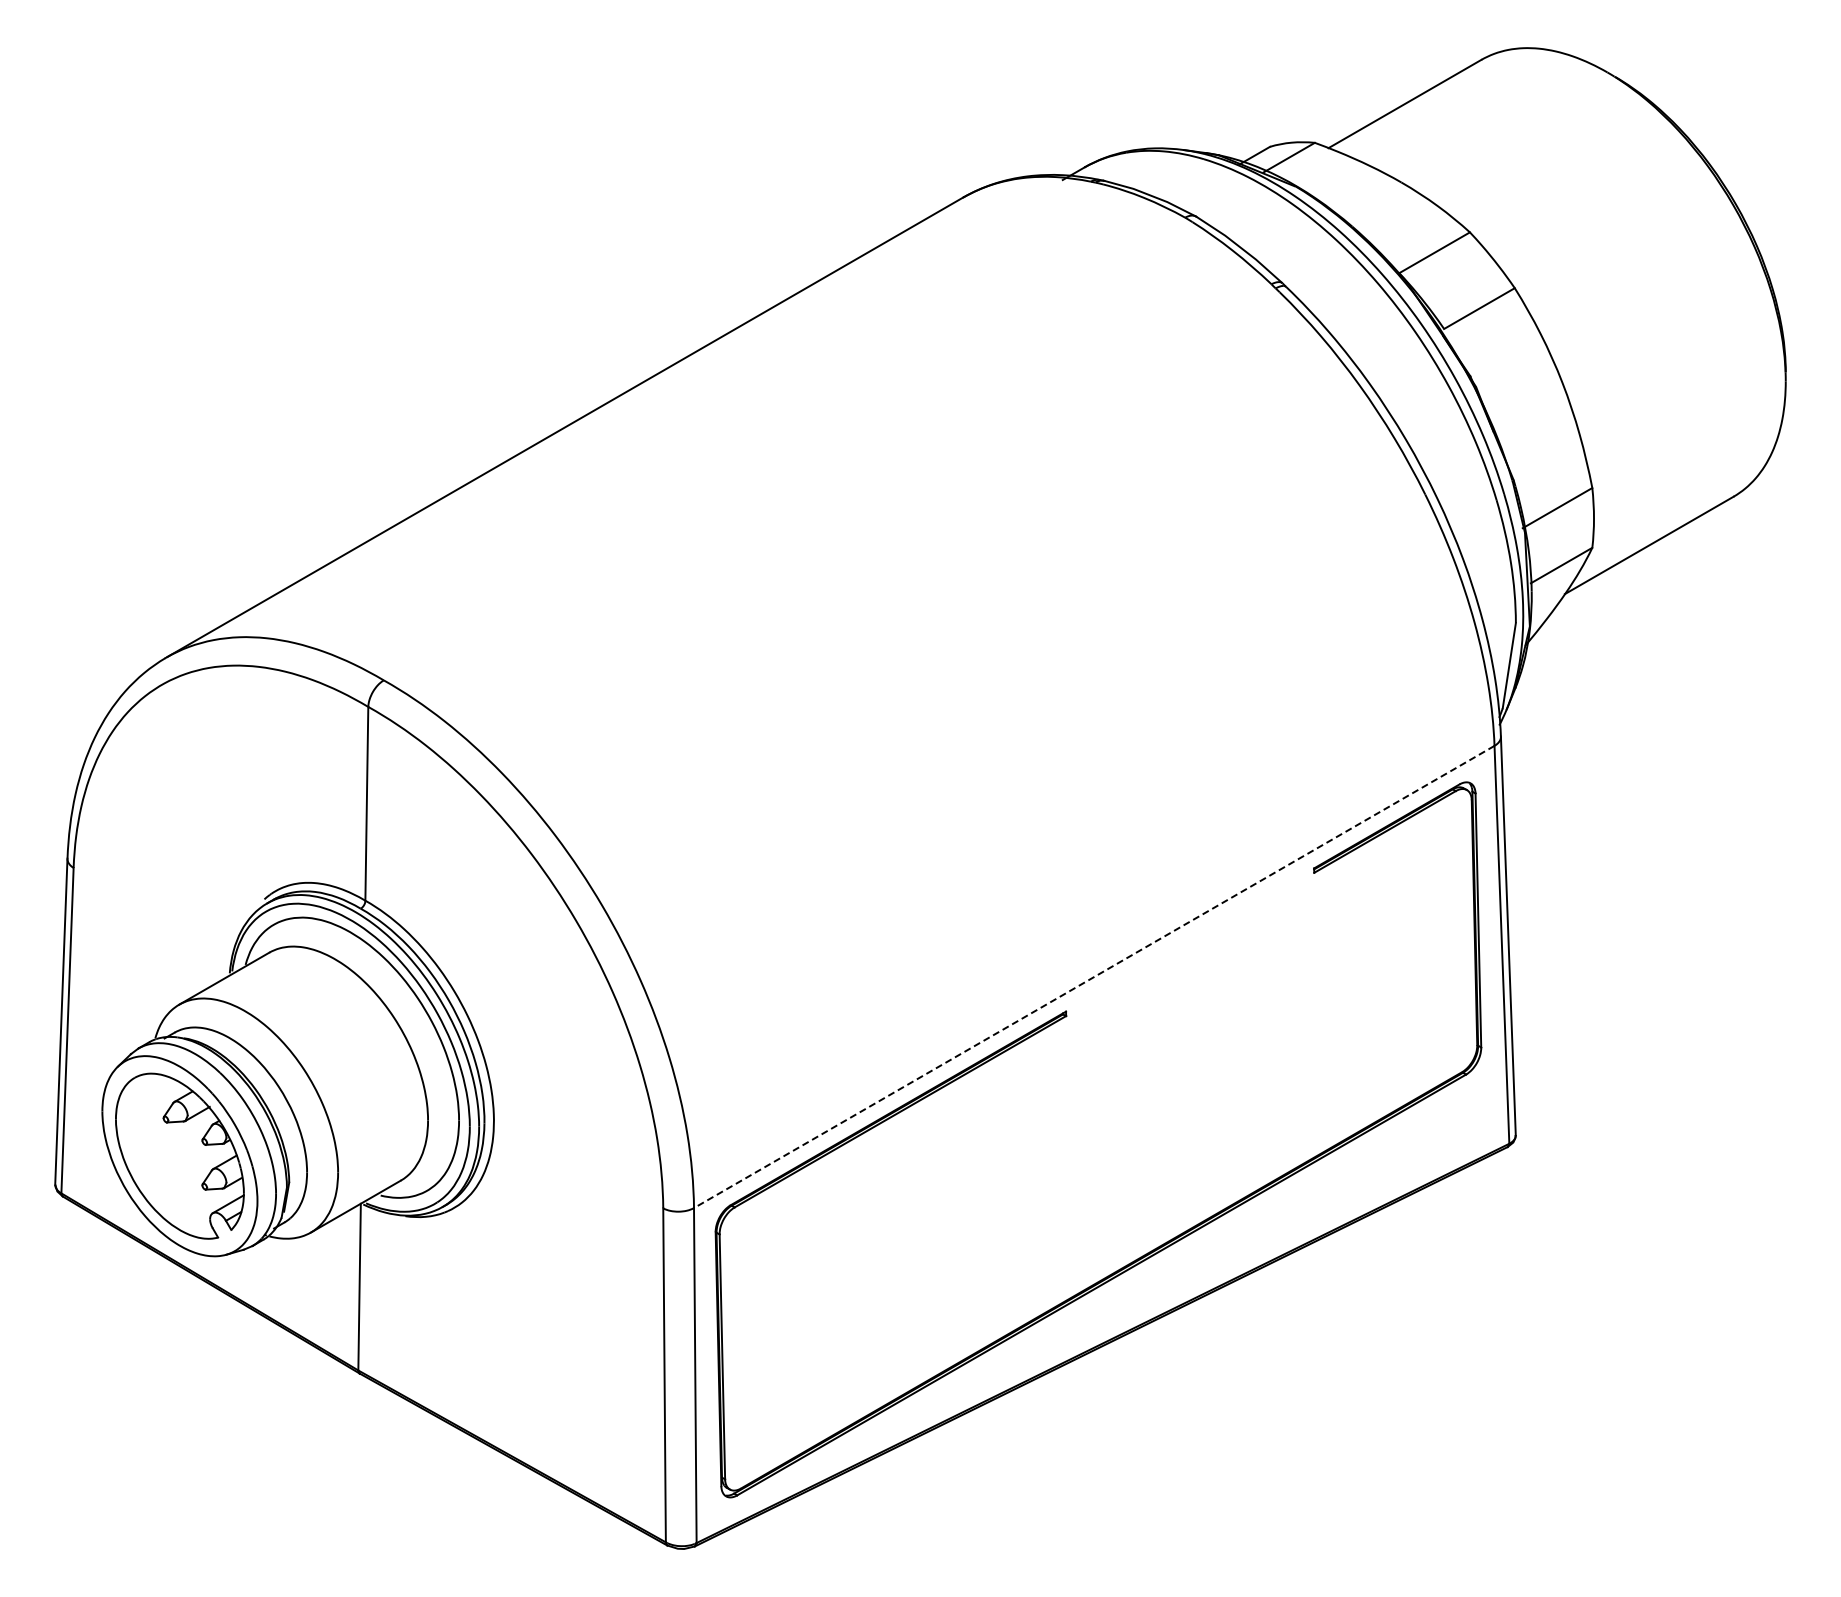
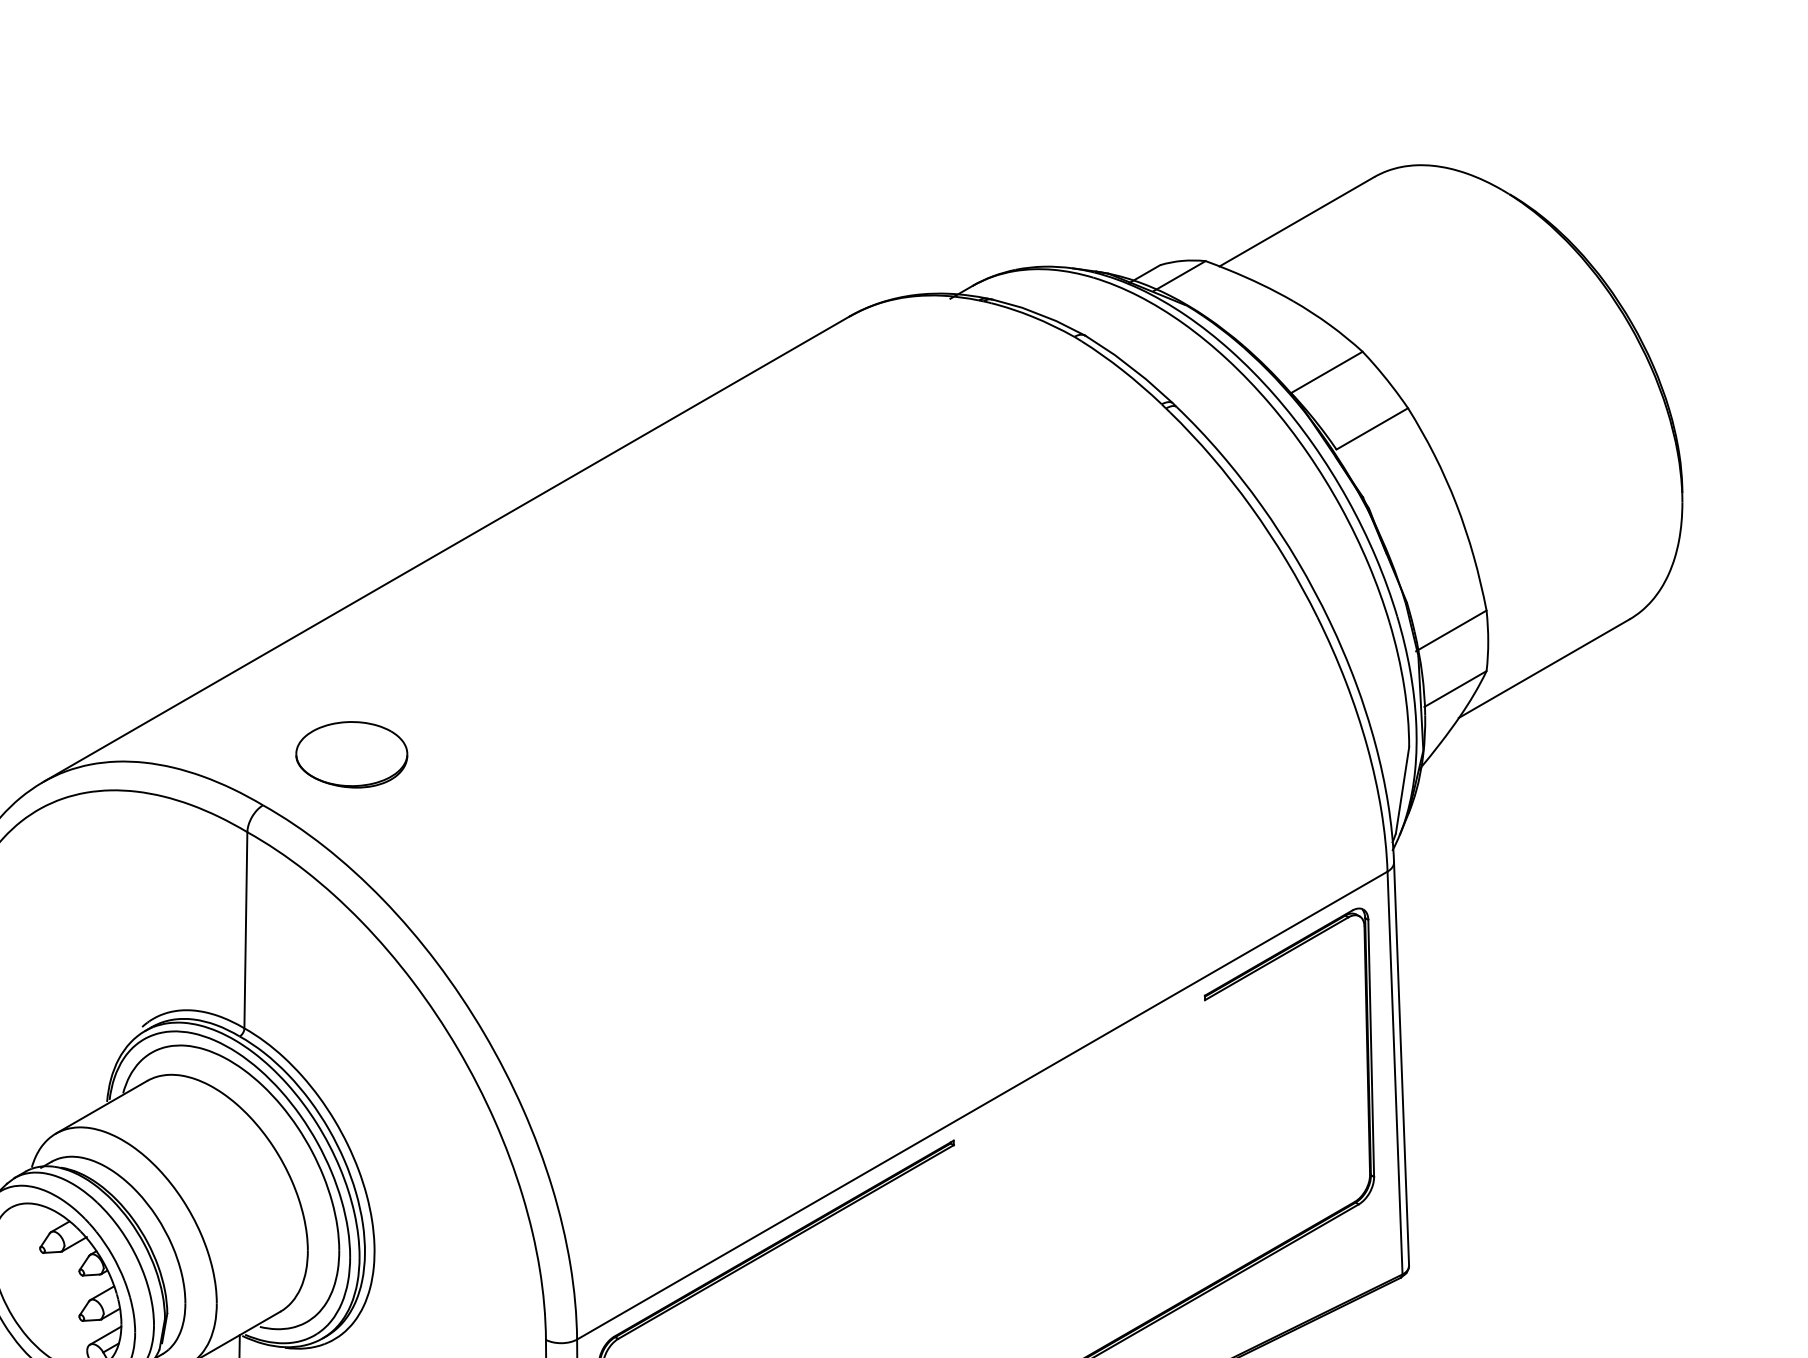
part: (471, 630) -> (351, 754), added
line: (1093, 977) -> (981, 1106), dashed -> solid

